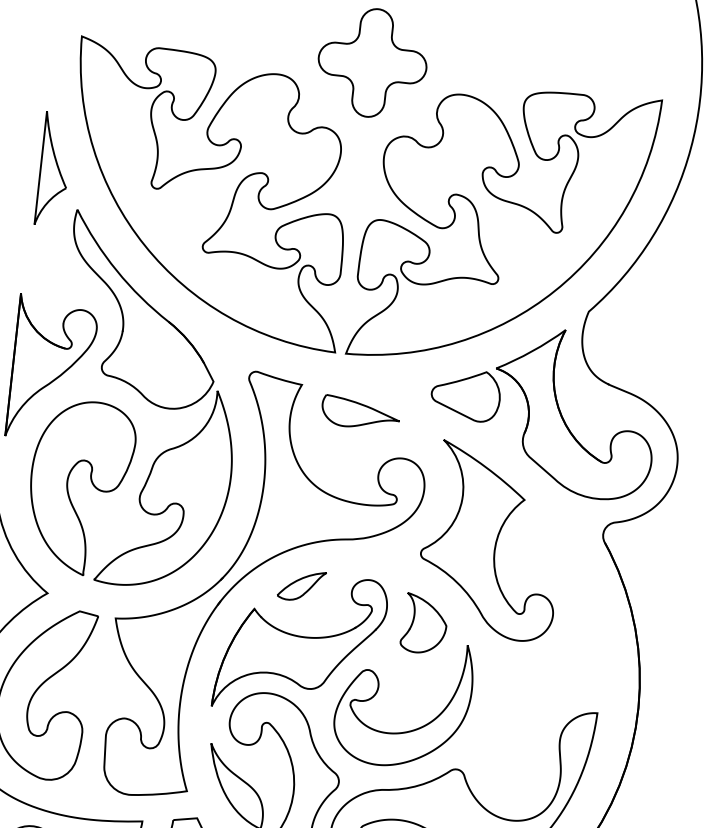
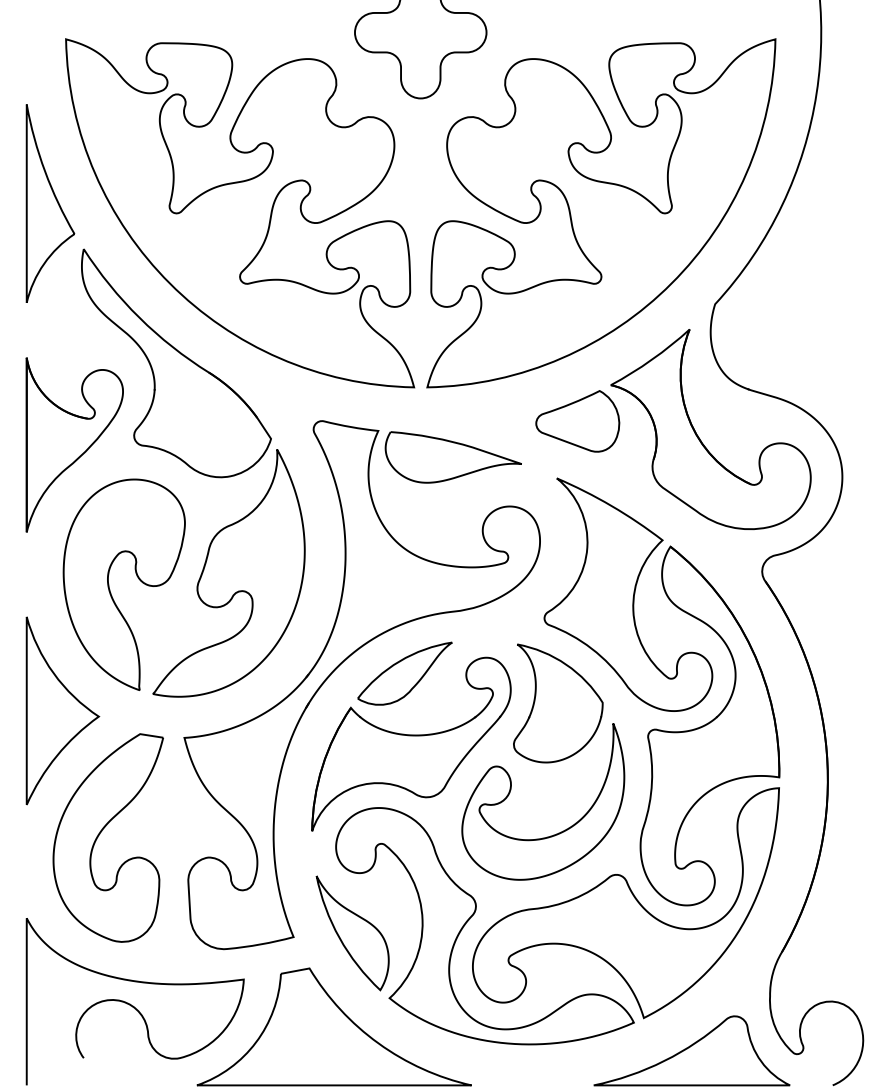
part: (54, 169) -> (50, 203), size x1.43
part: (360, 413) -> (452, 457), size x1.43
part: (301, 585) -> (404, 673), size x1.67
part: (424, 624) -> (558, 703), size x1.67
part: (546, 655) -> (709, 725), added

